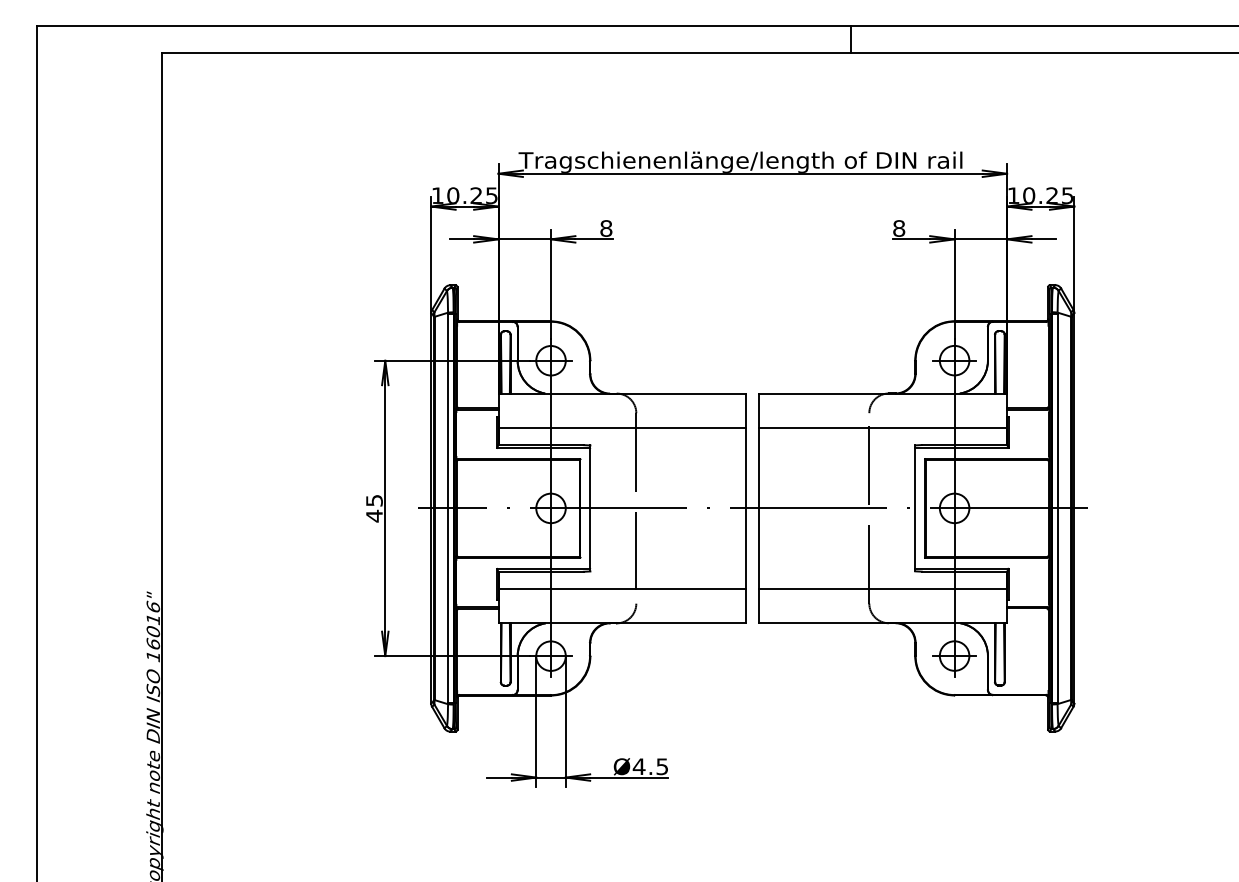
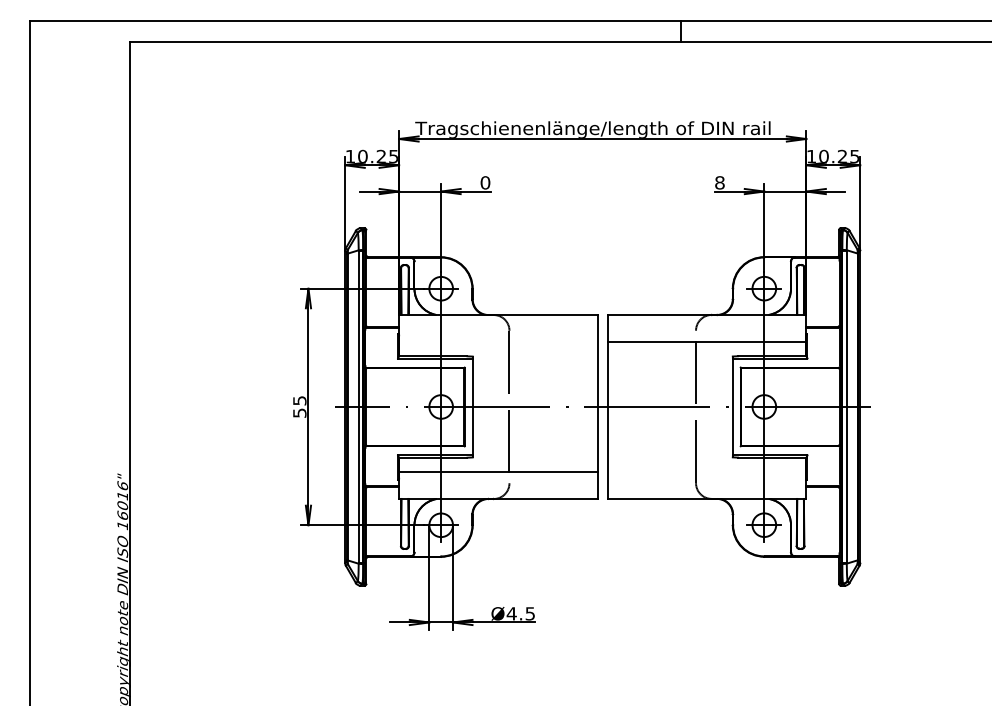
text: (606, 228) -> (485, 182), 8 -> 0
line: (622, 427) -> (498, 342), removed
text: (374, 515) -> (299, 412), 45 -> 55
line: (883, 589) -> (707, 471), removed

